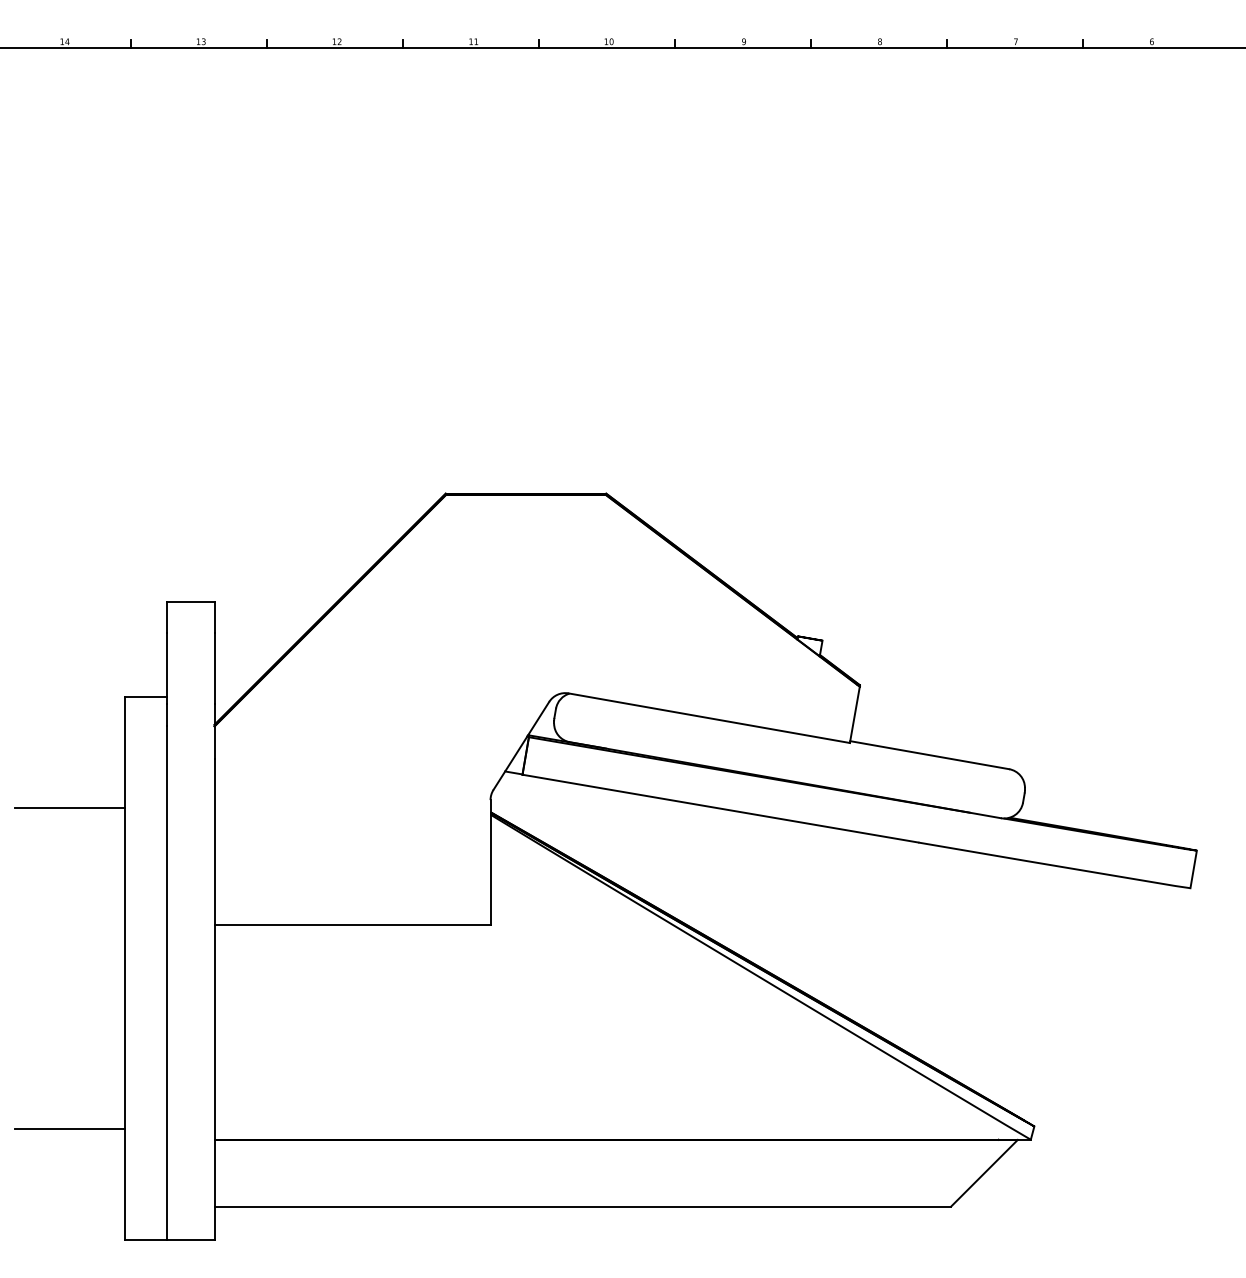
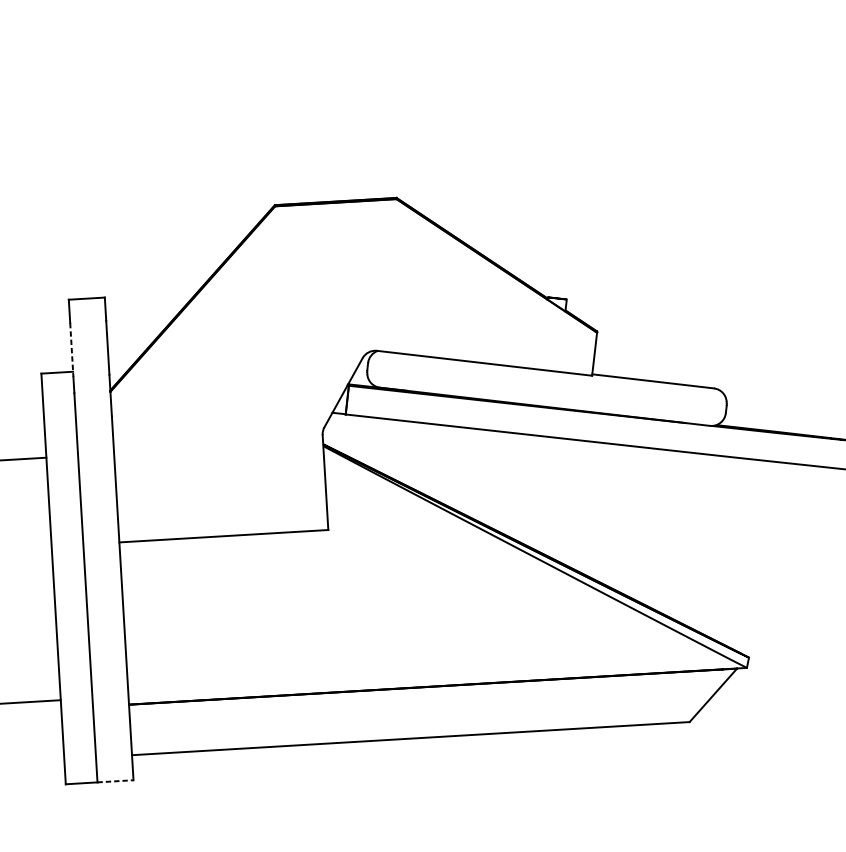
line: (166, 668) -> (71, 350), solid -> dashed
line: (190, 1239) -> (115, 781), solid -> dashed

